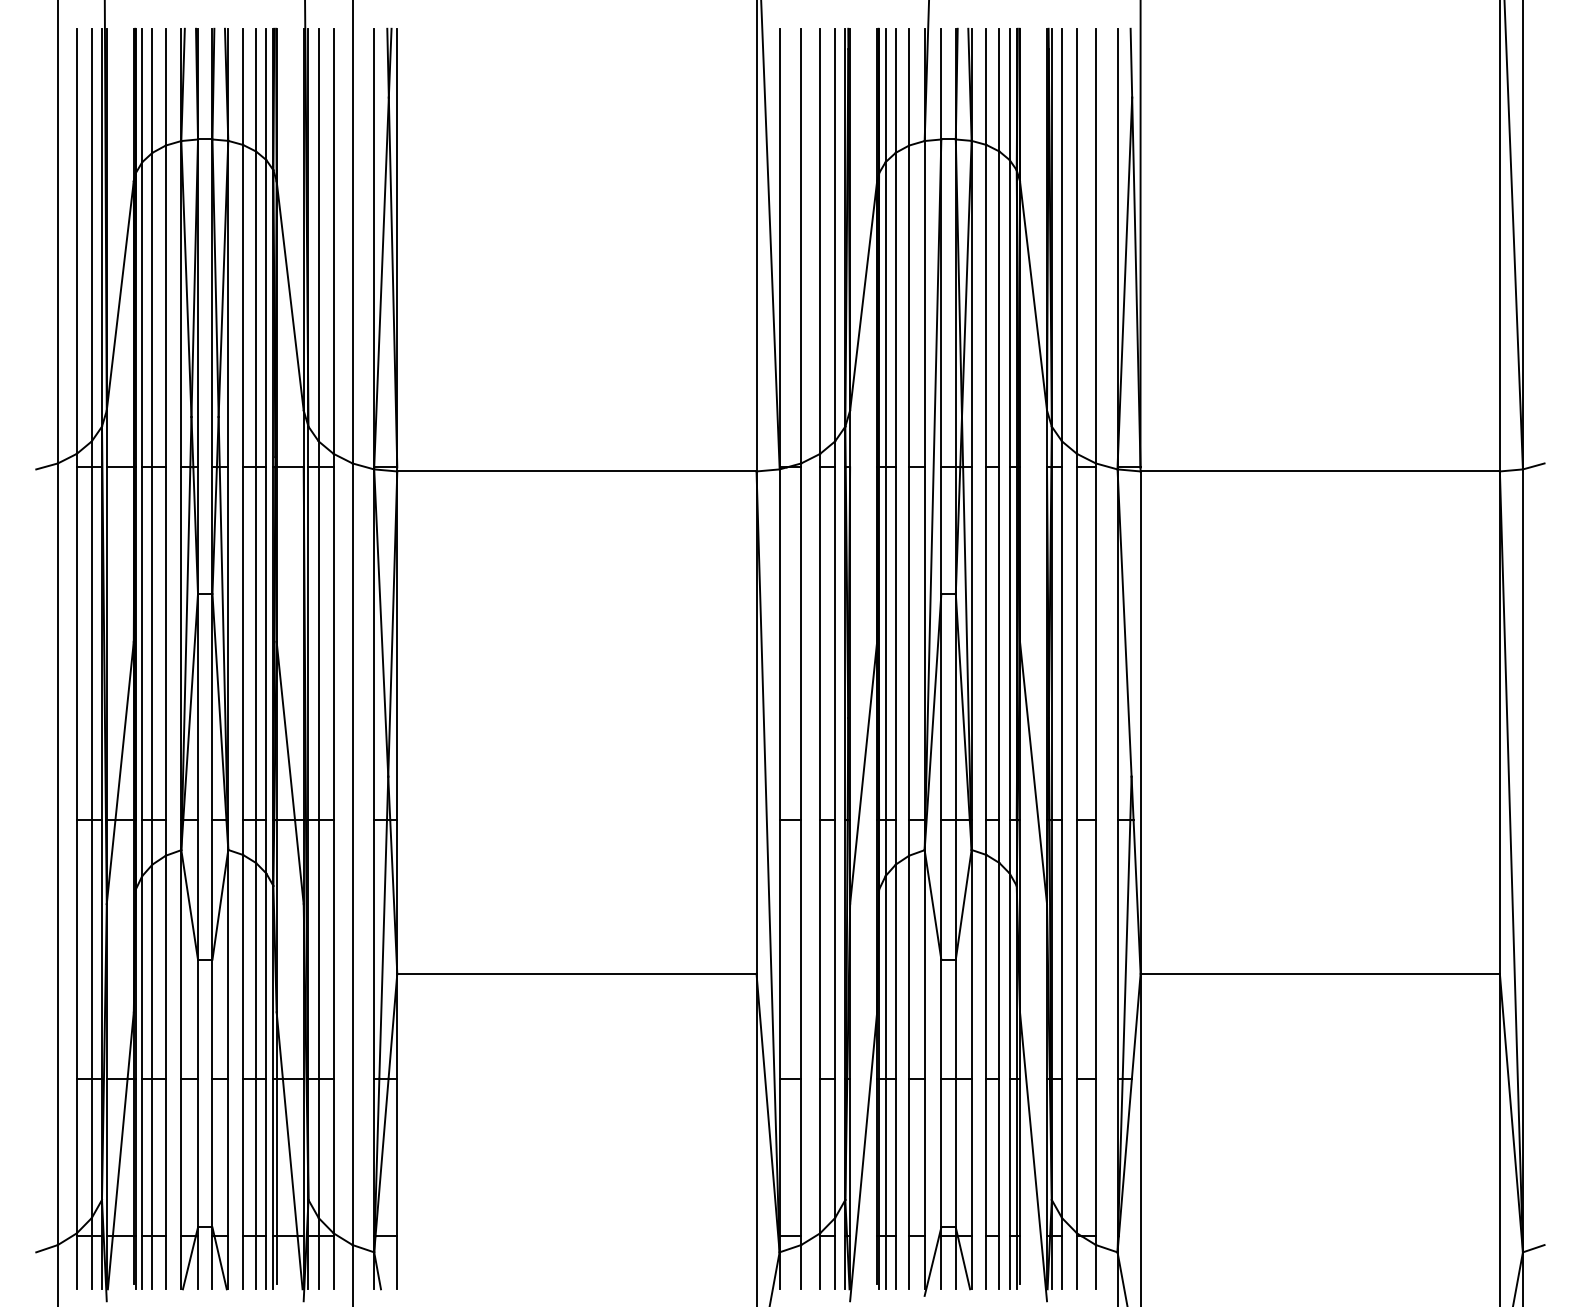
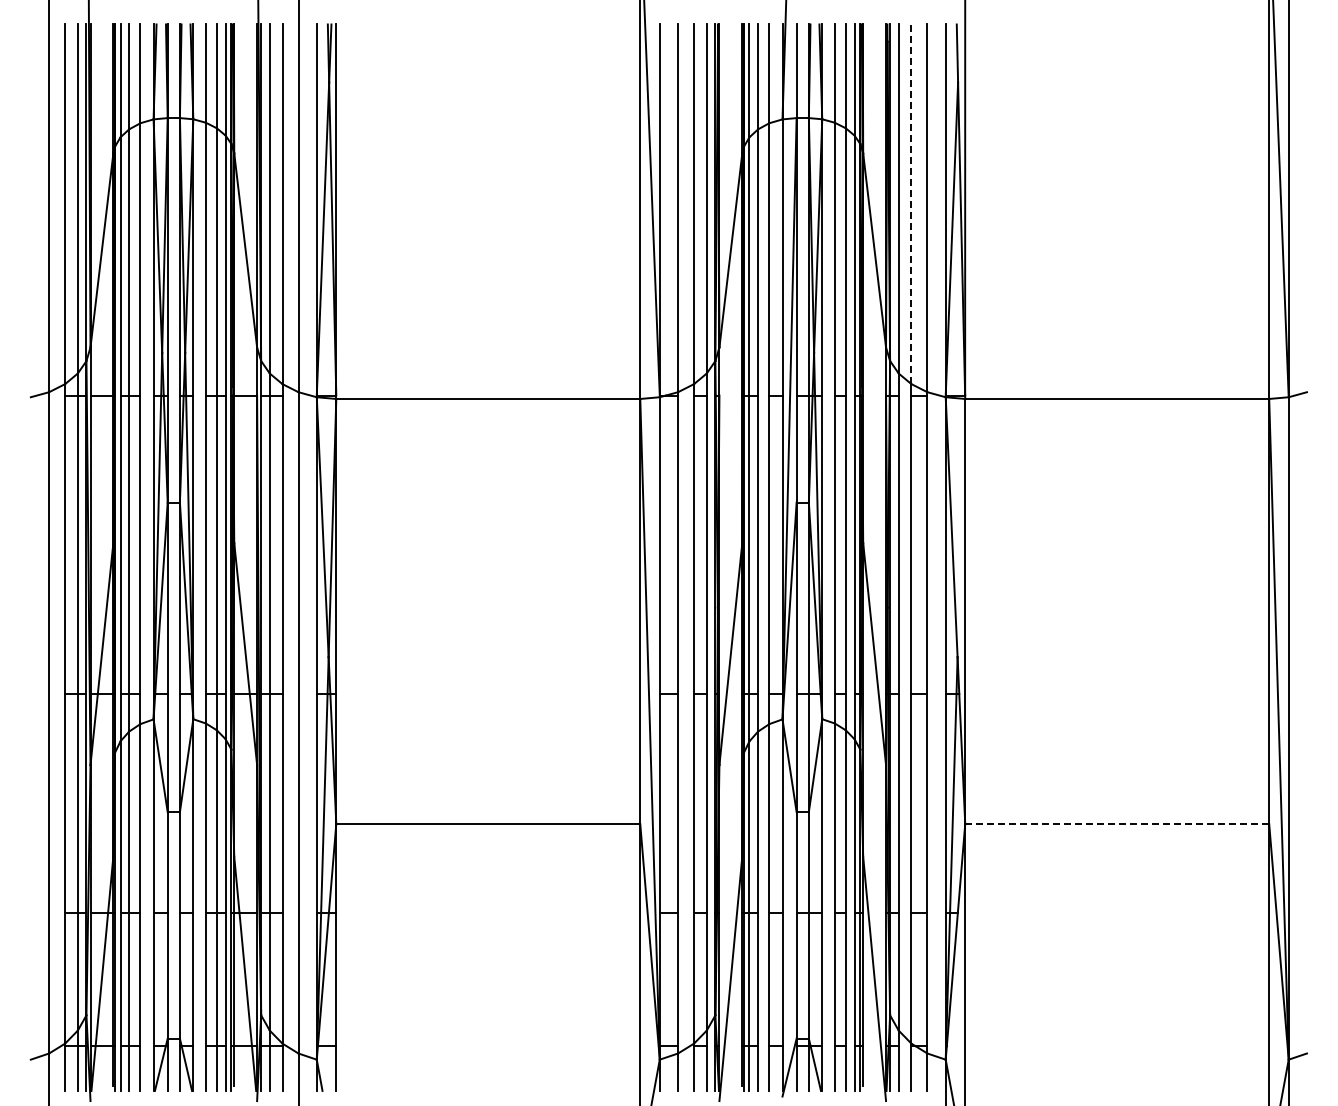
line: (1077, 241) -> (911, 204), solid -> dashed
line: (1320, 974) -> (1117, 824), solid -> dashed

